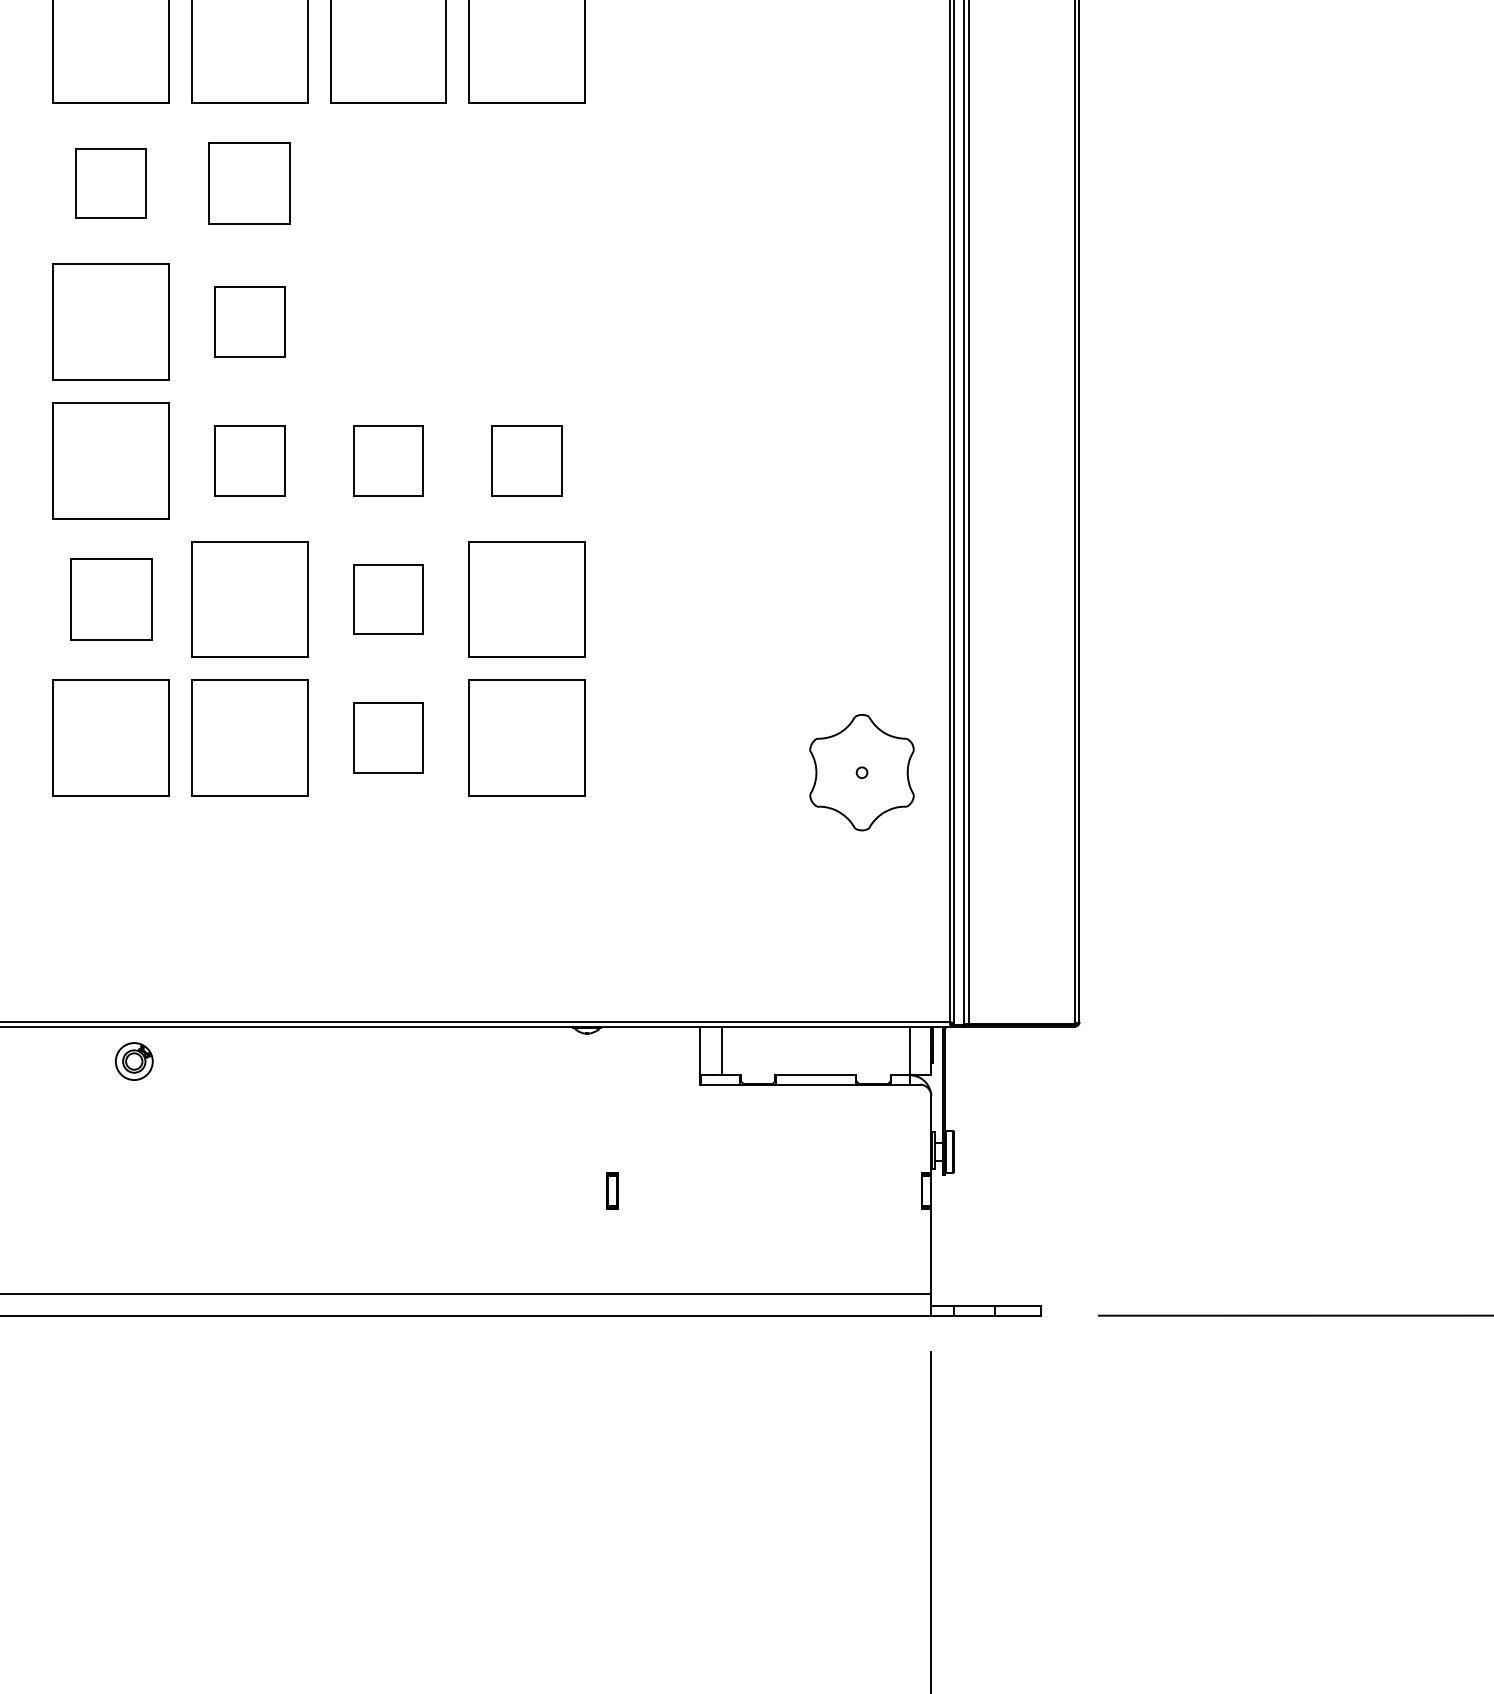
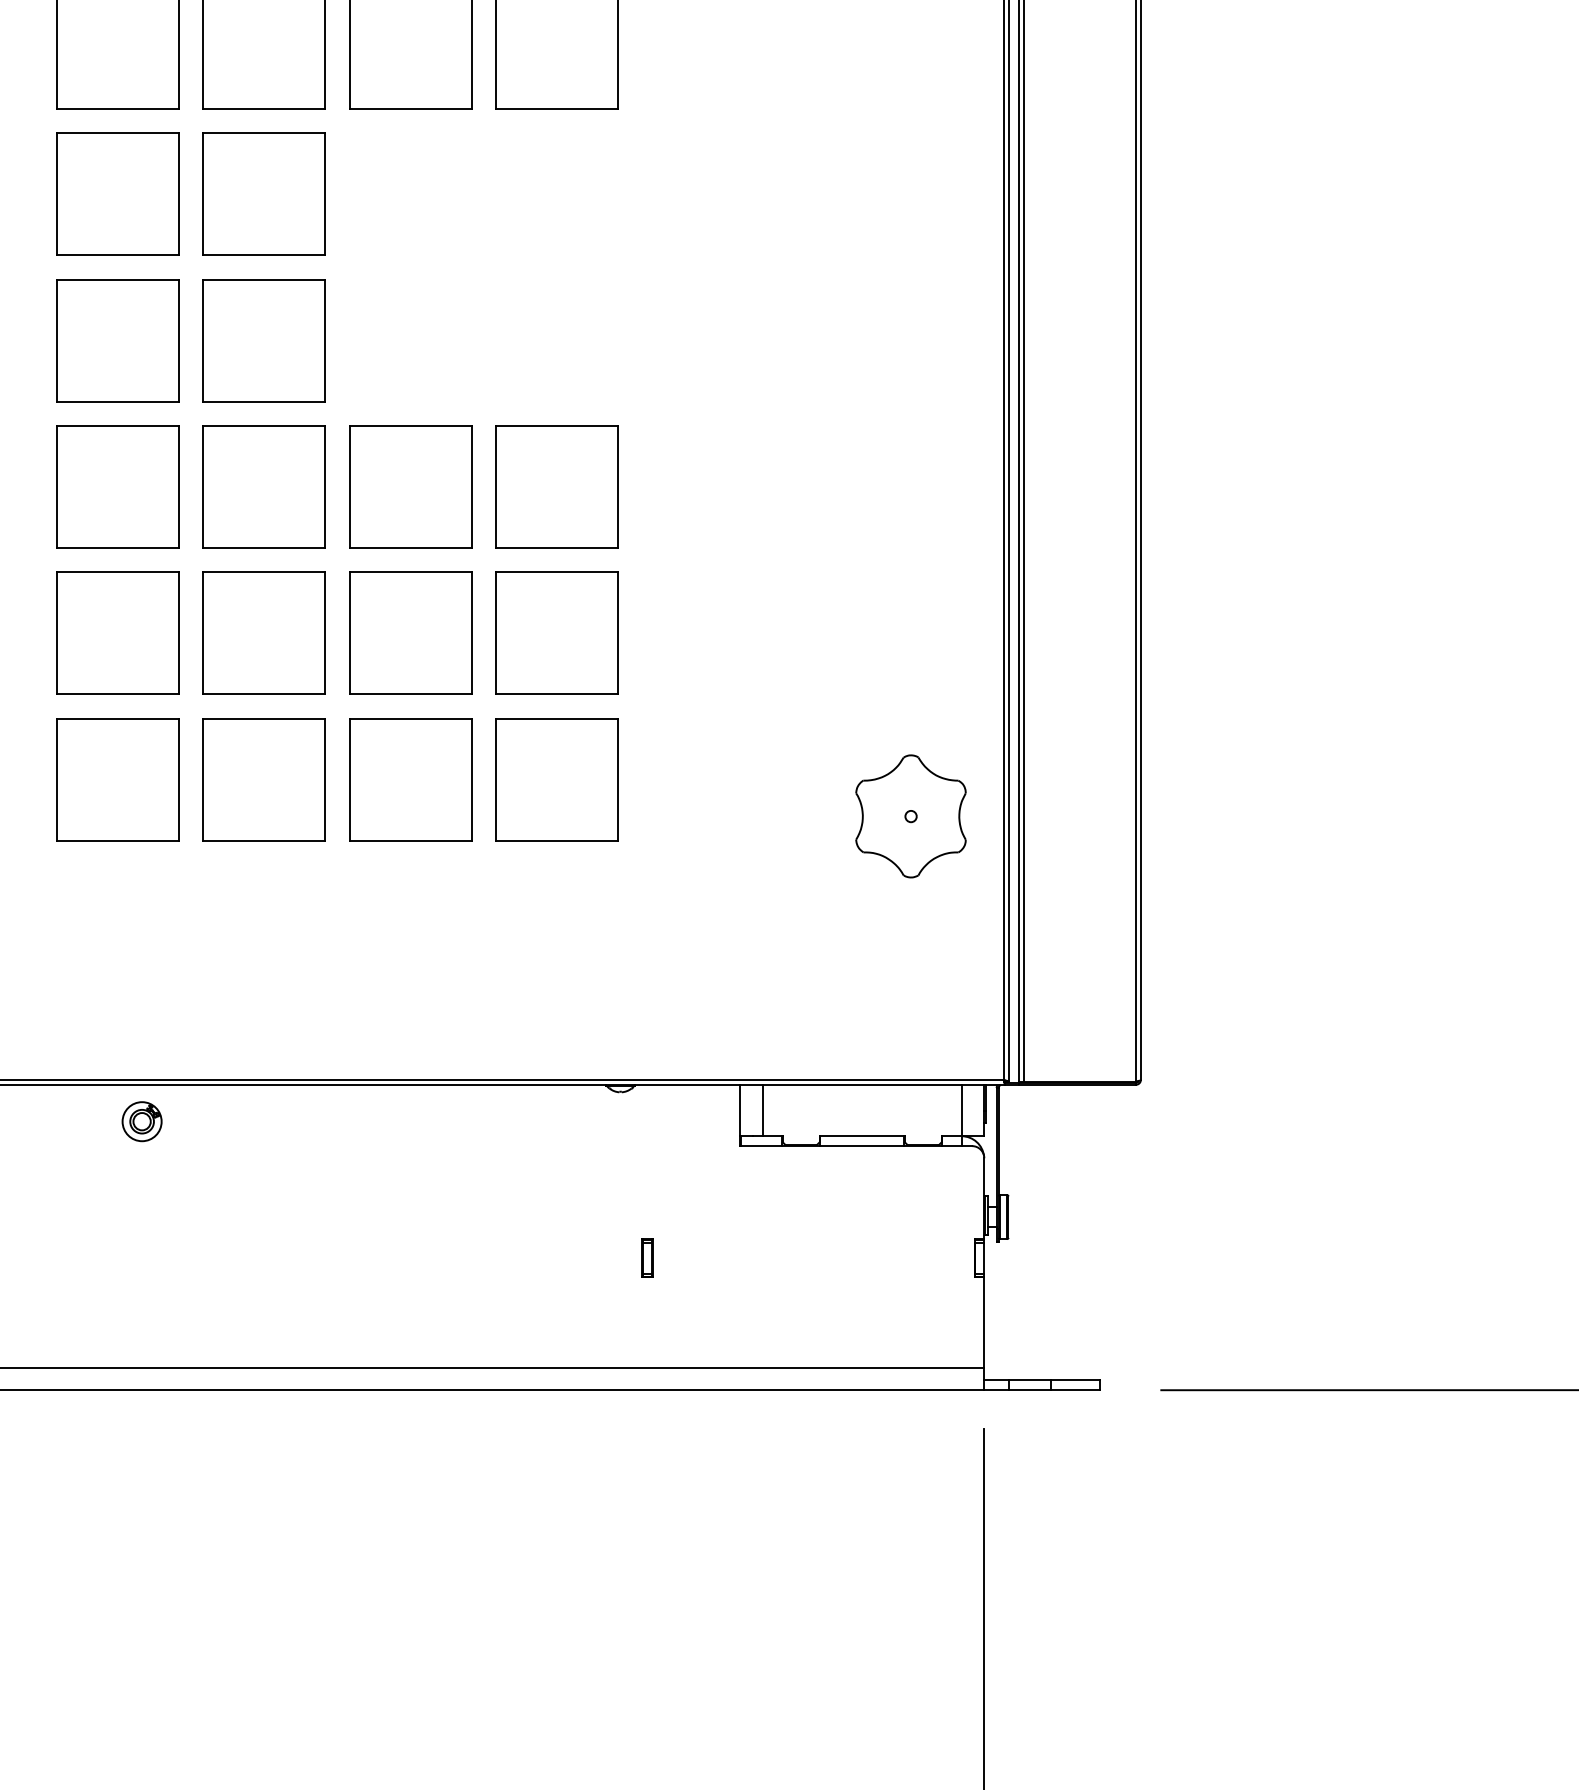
part: (110, 183) -> (116, 193), size x1.67
part: (249, 183) -> (263, 193), size x1.43
part: (249, 321) -> (263, 339), size x1.67
part: (249, 460) -> (263, 486), size x1.67
part: (388, 460) -> (410, 486), size x1.67
part: (526, 460) -> (556, 486), size x1.67
part: (110, 599) -> (116, 633), size x1.43
part: (388, 599) -> (410, 633), size x1.67
part: (388, 737) -> (410, 779), size x1.67

